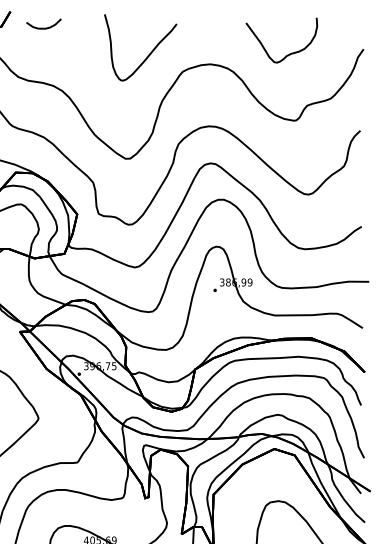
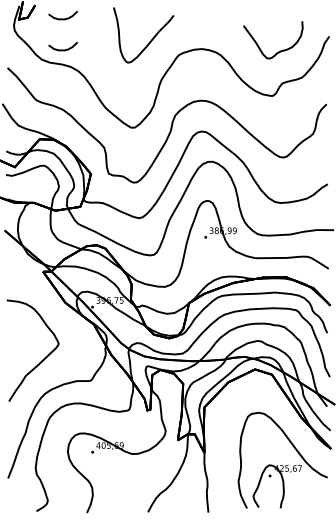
curve: (288, 54) -> (278, 51), moved
curve: (43, 64) -> (62, 49), added

